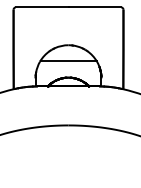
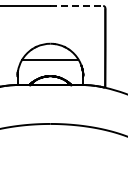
line: (95, 7) -> (77, 6), solid -> dashed

